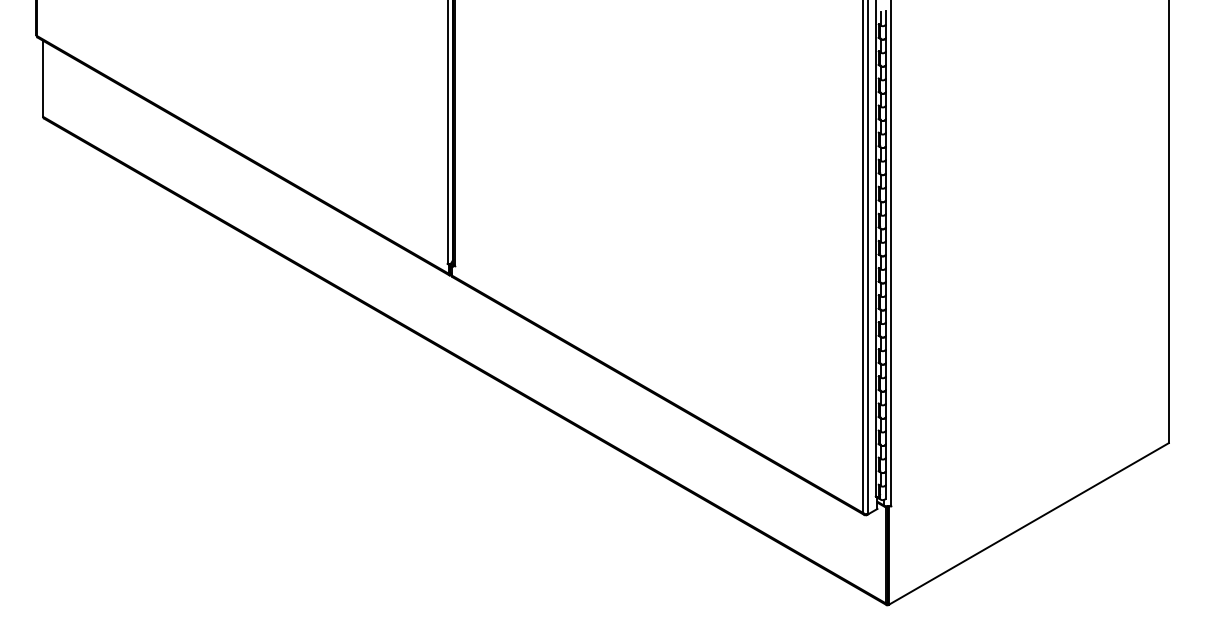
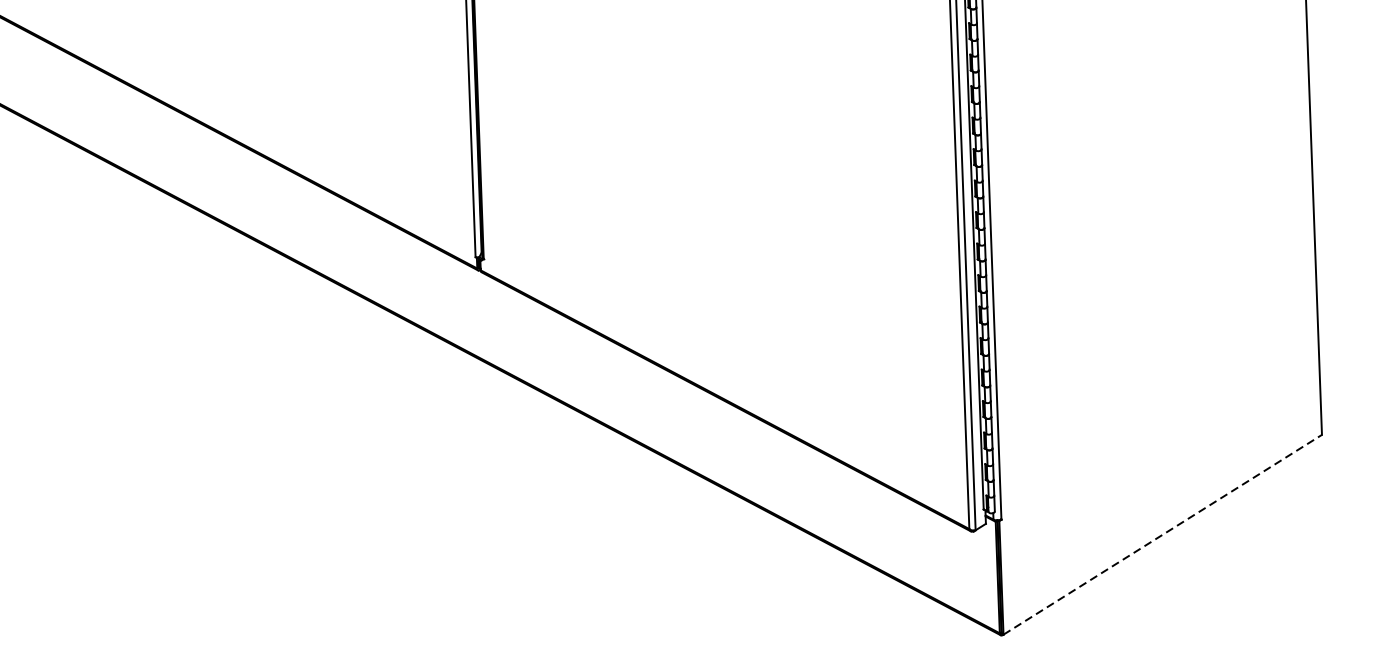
line: (1028, 523) -> (1162, 534), solid -> dashed

